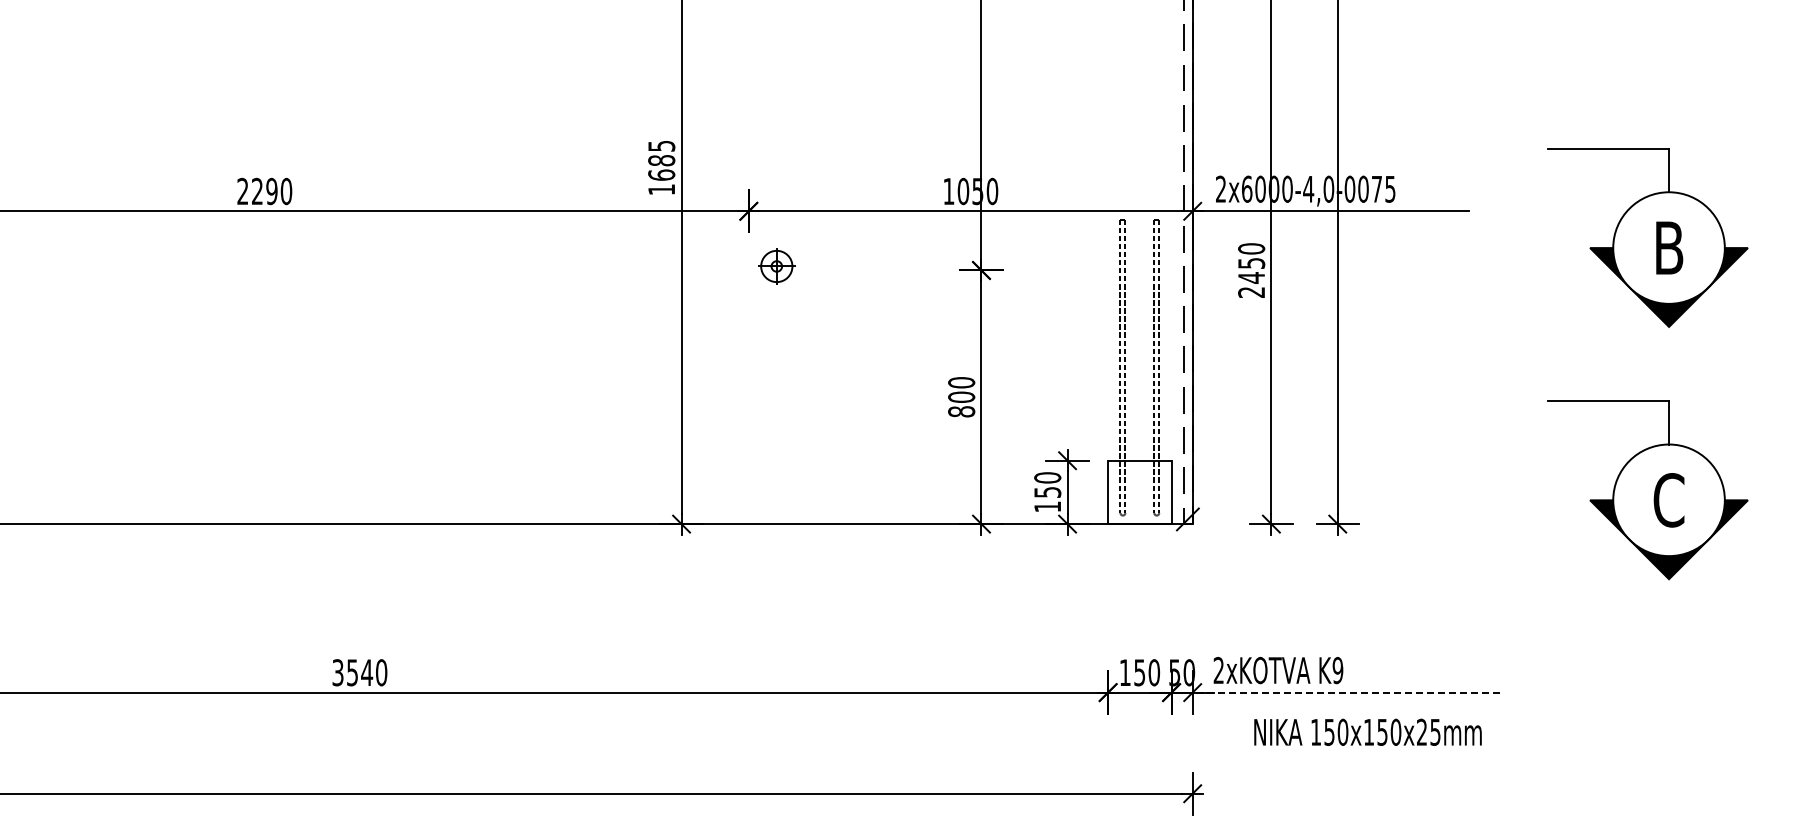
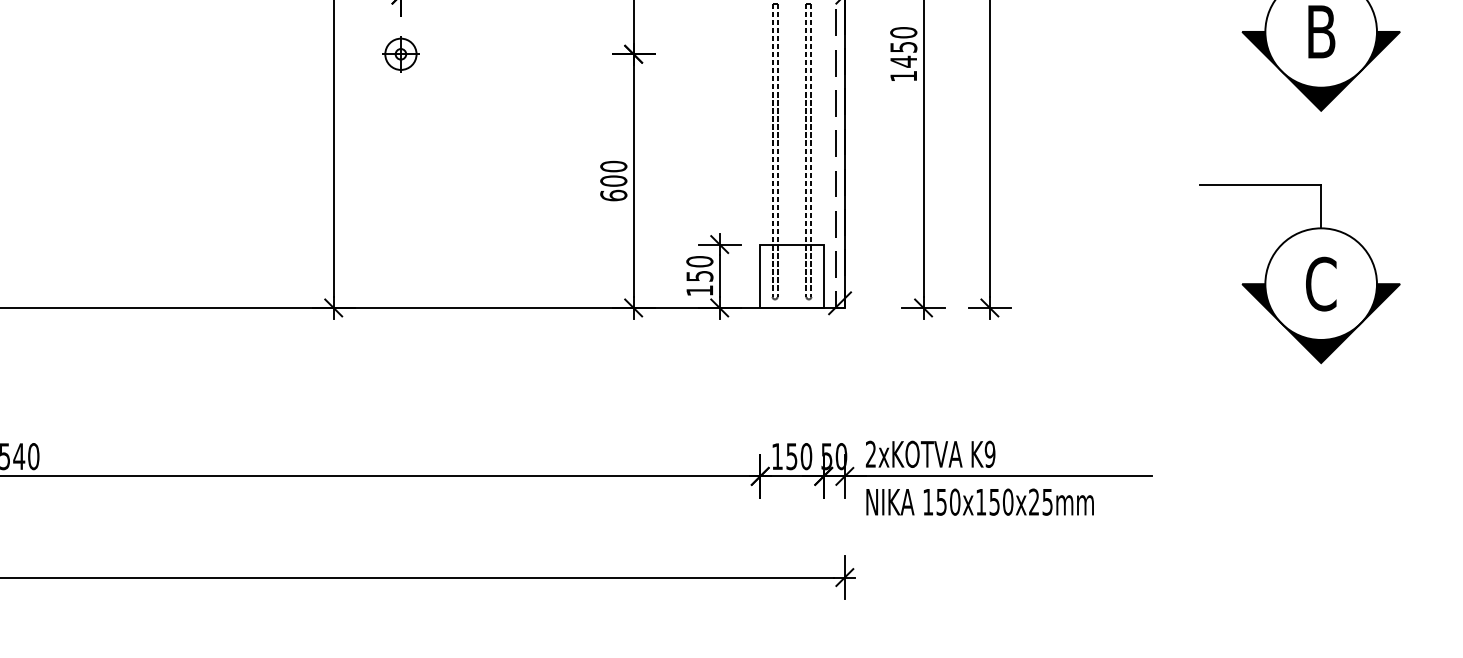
part: (776, 266) -> (400, 54), moved
text: (1251, 292) -> (903, 76), 2450 -> 1450
text: (961, 411) -> (613, 195), 800 -> 600
line: (1346, 692) -> (998, 476), dashed -> solid
text: (1367, 731) -> (979, 501), moved

